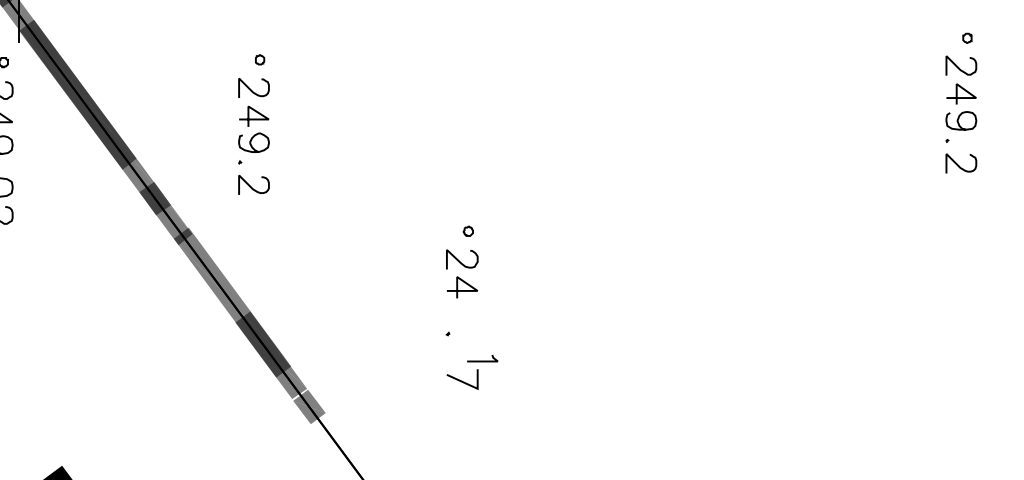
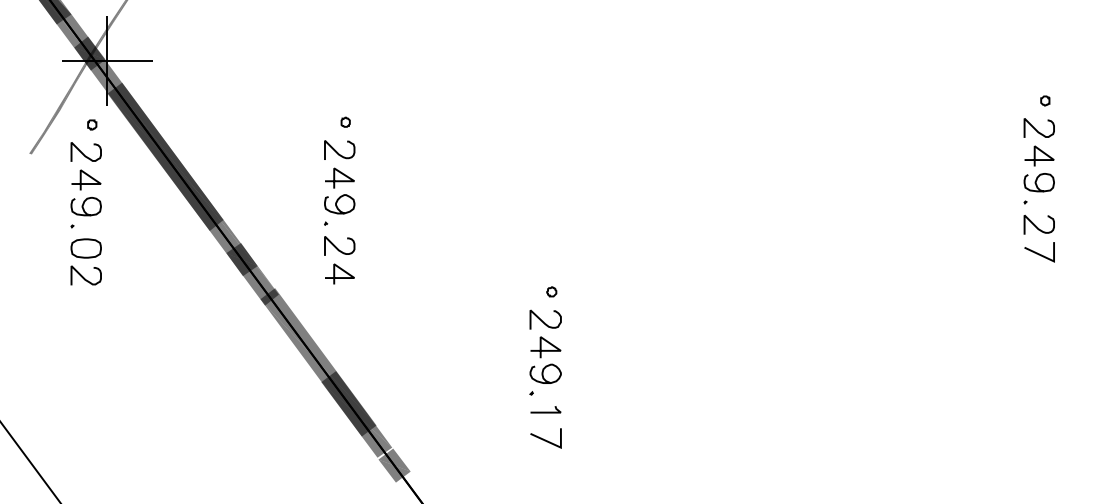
line: (961, 192) -> (1039, 253), added
line: (255, 209) -> (341, 270), added
curve: (460, 313) -> (543, 373), added
line: (482, 360) -> (545, 411), moved

